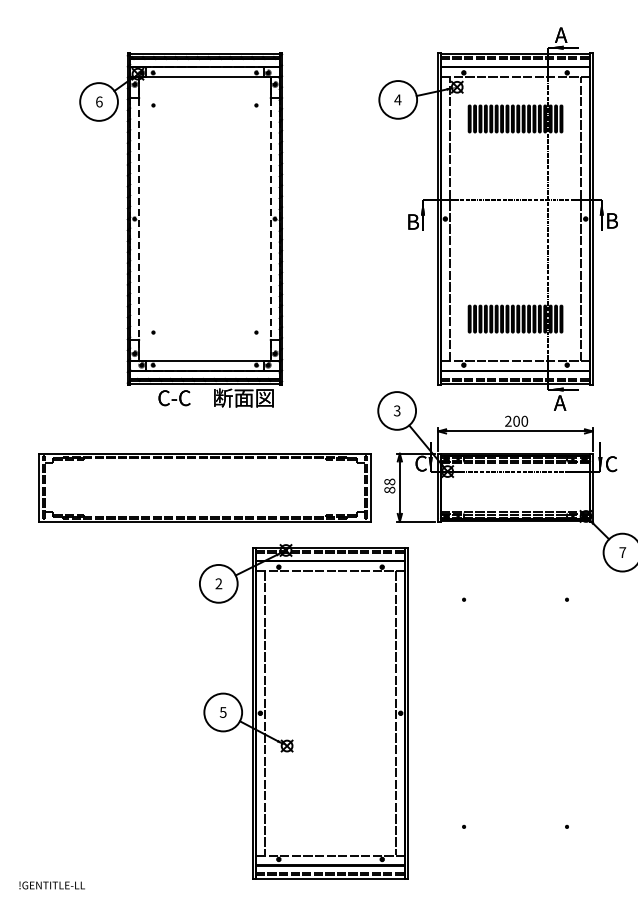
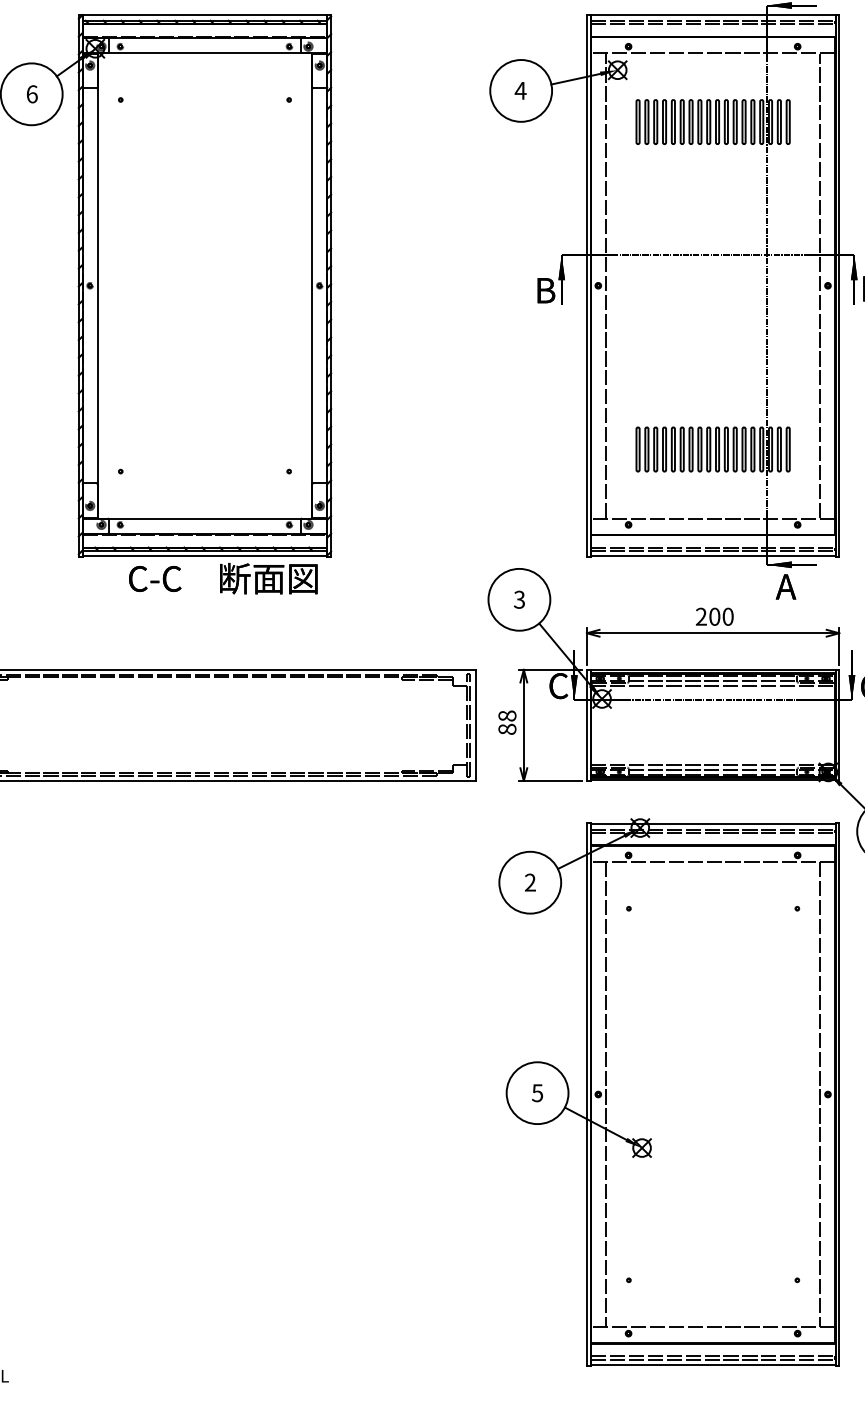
line: (139, 219) -> (97, 286), dashed -> solid
line: (270, 219) -> (312, 286), dashed -> solid
part: (303, 711) -> (668, 1091), moved

